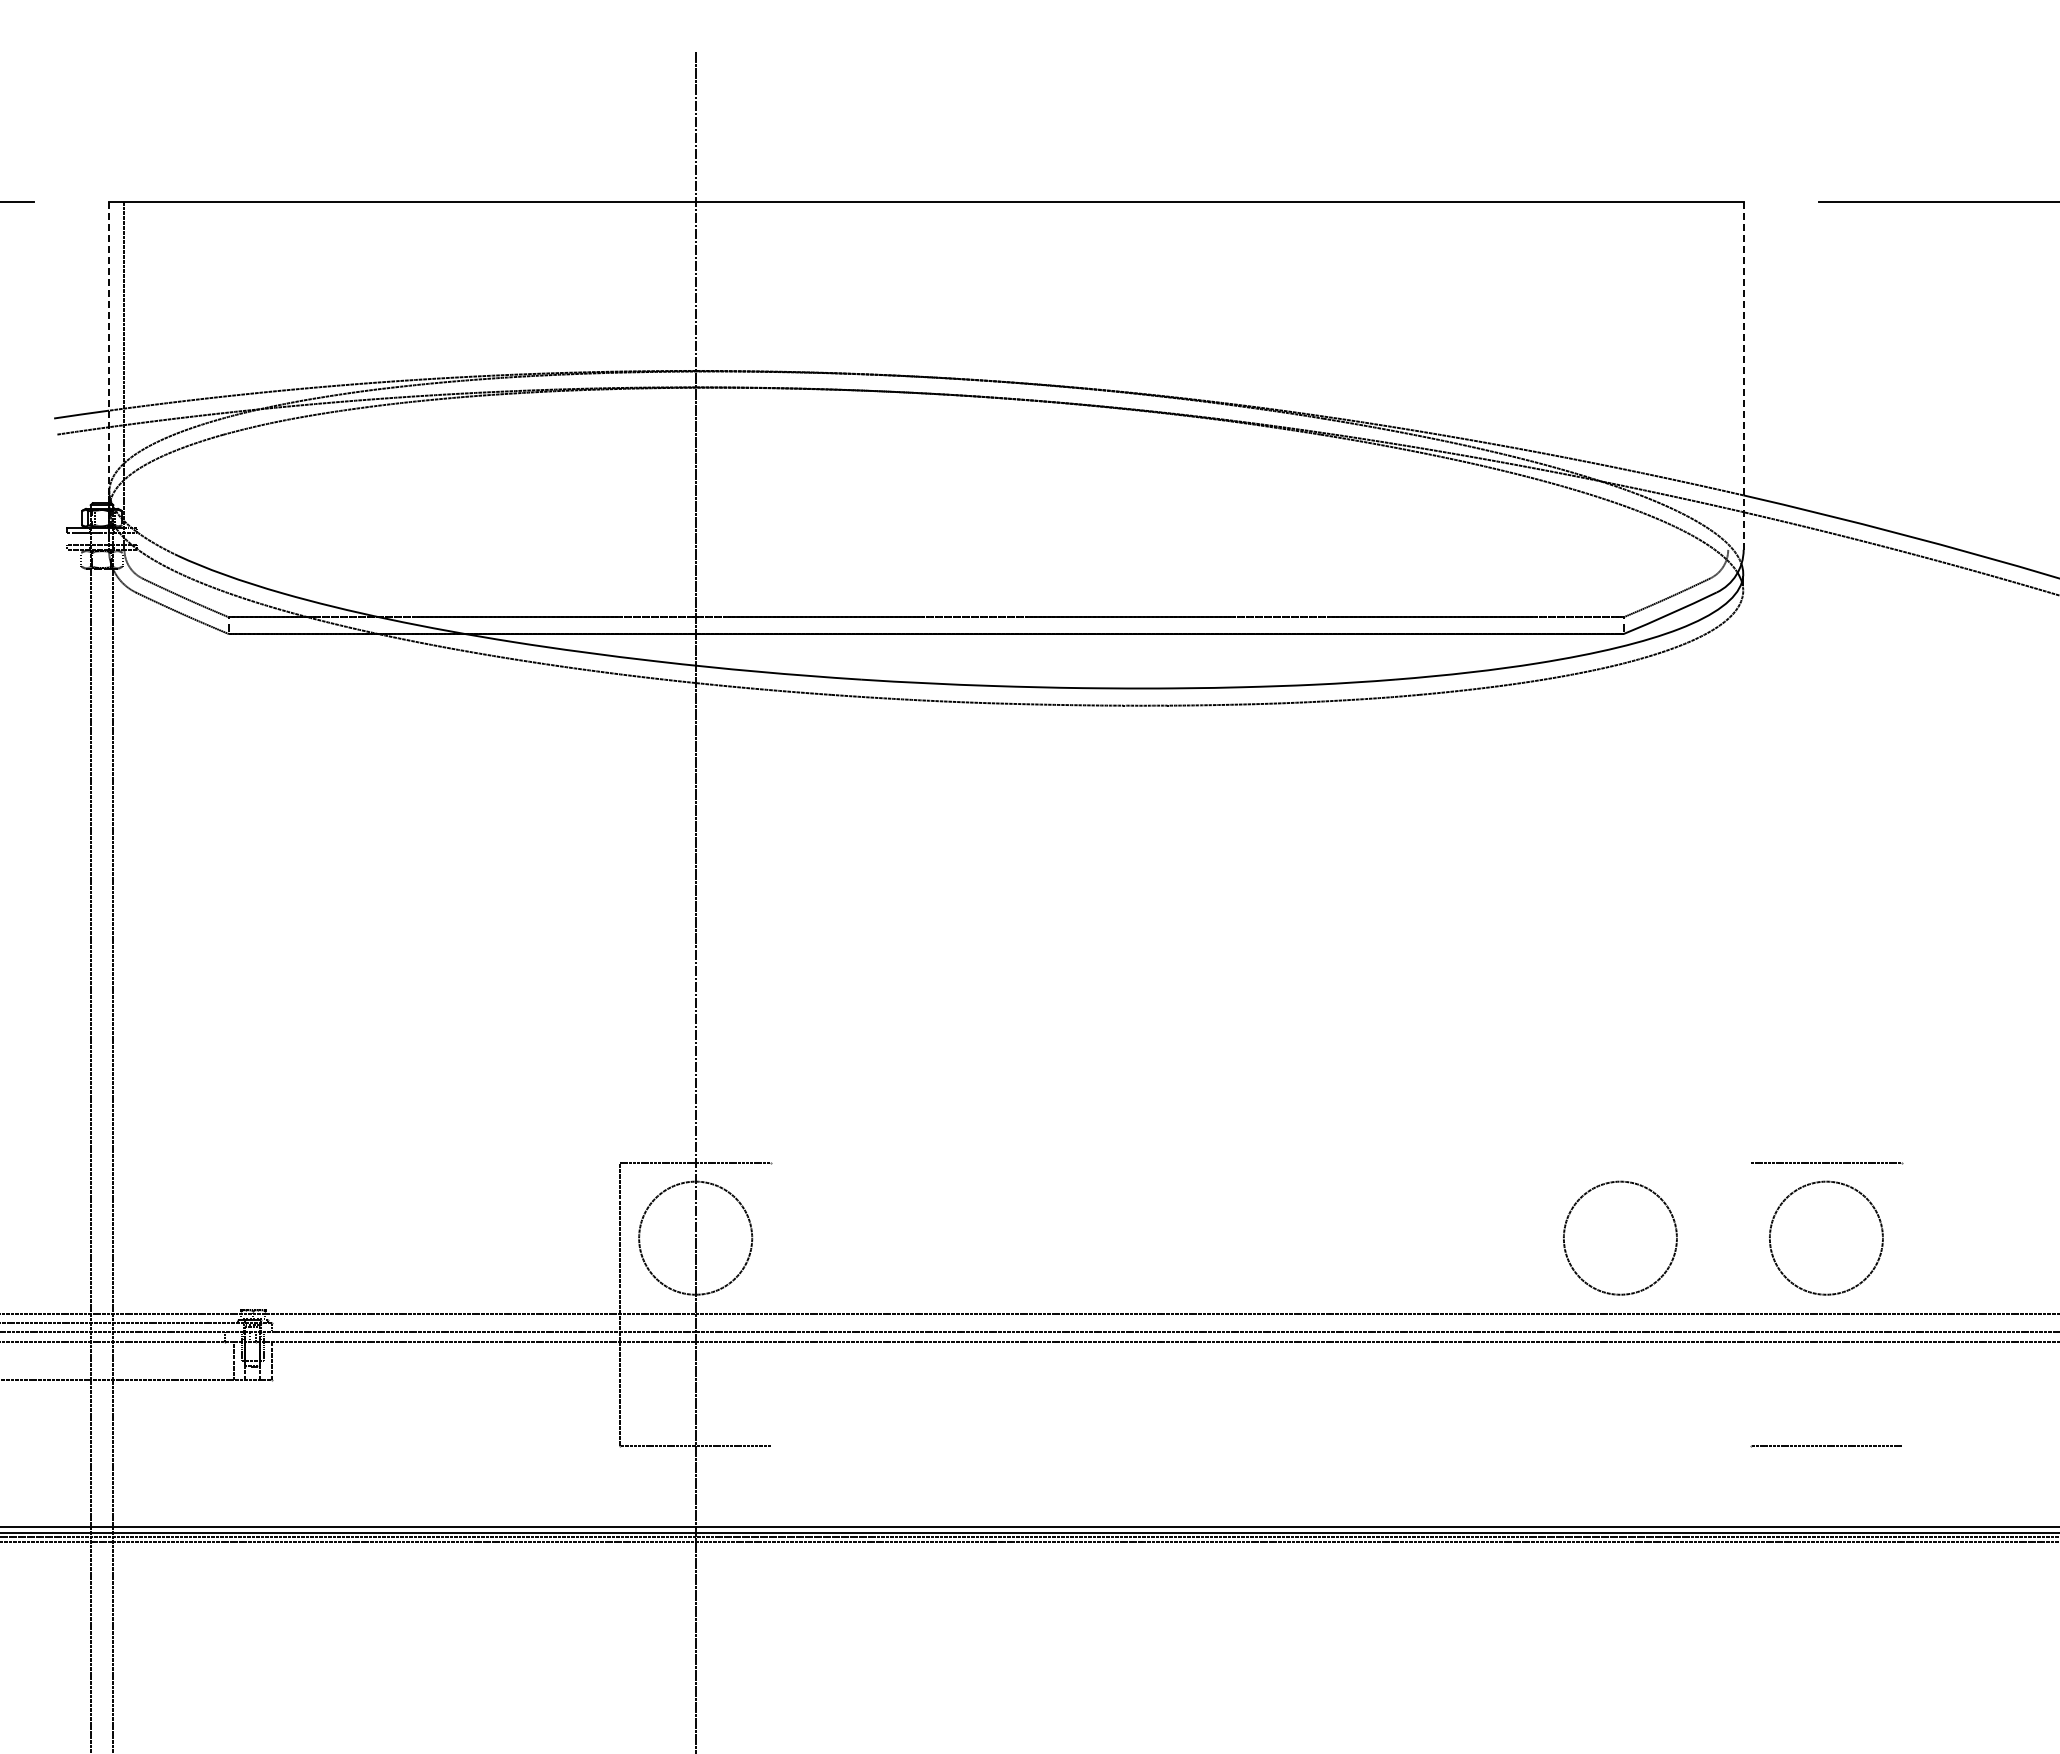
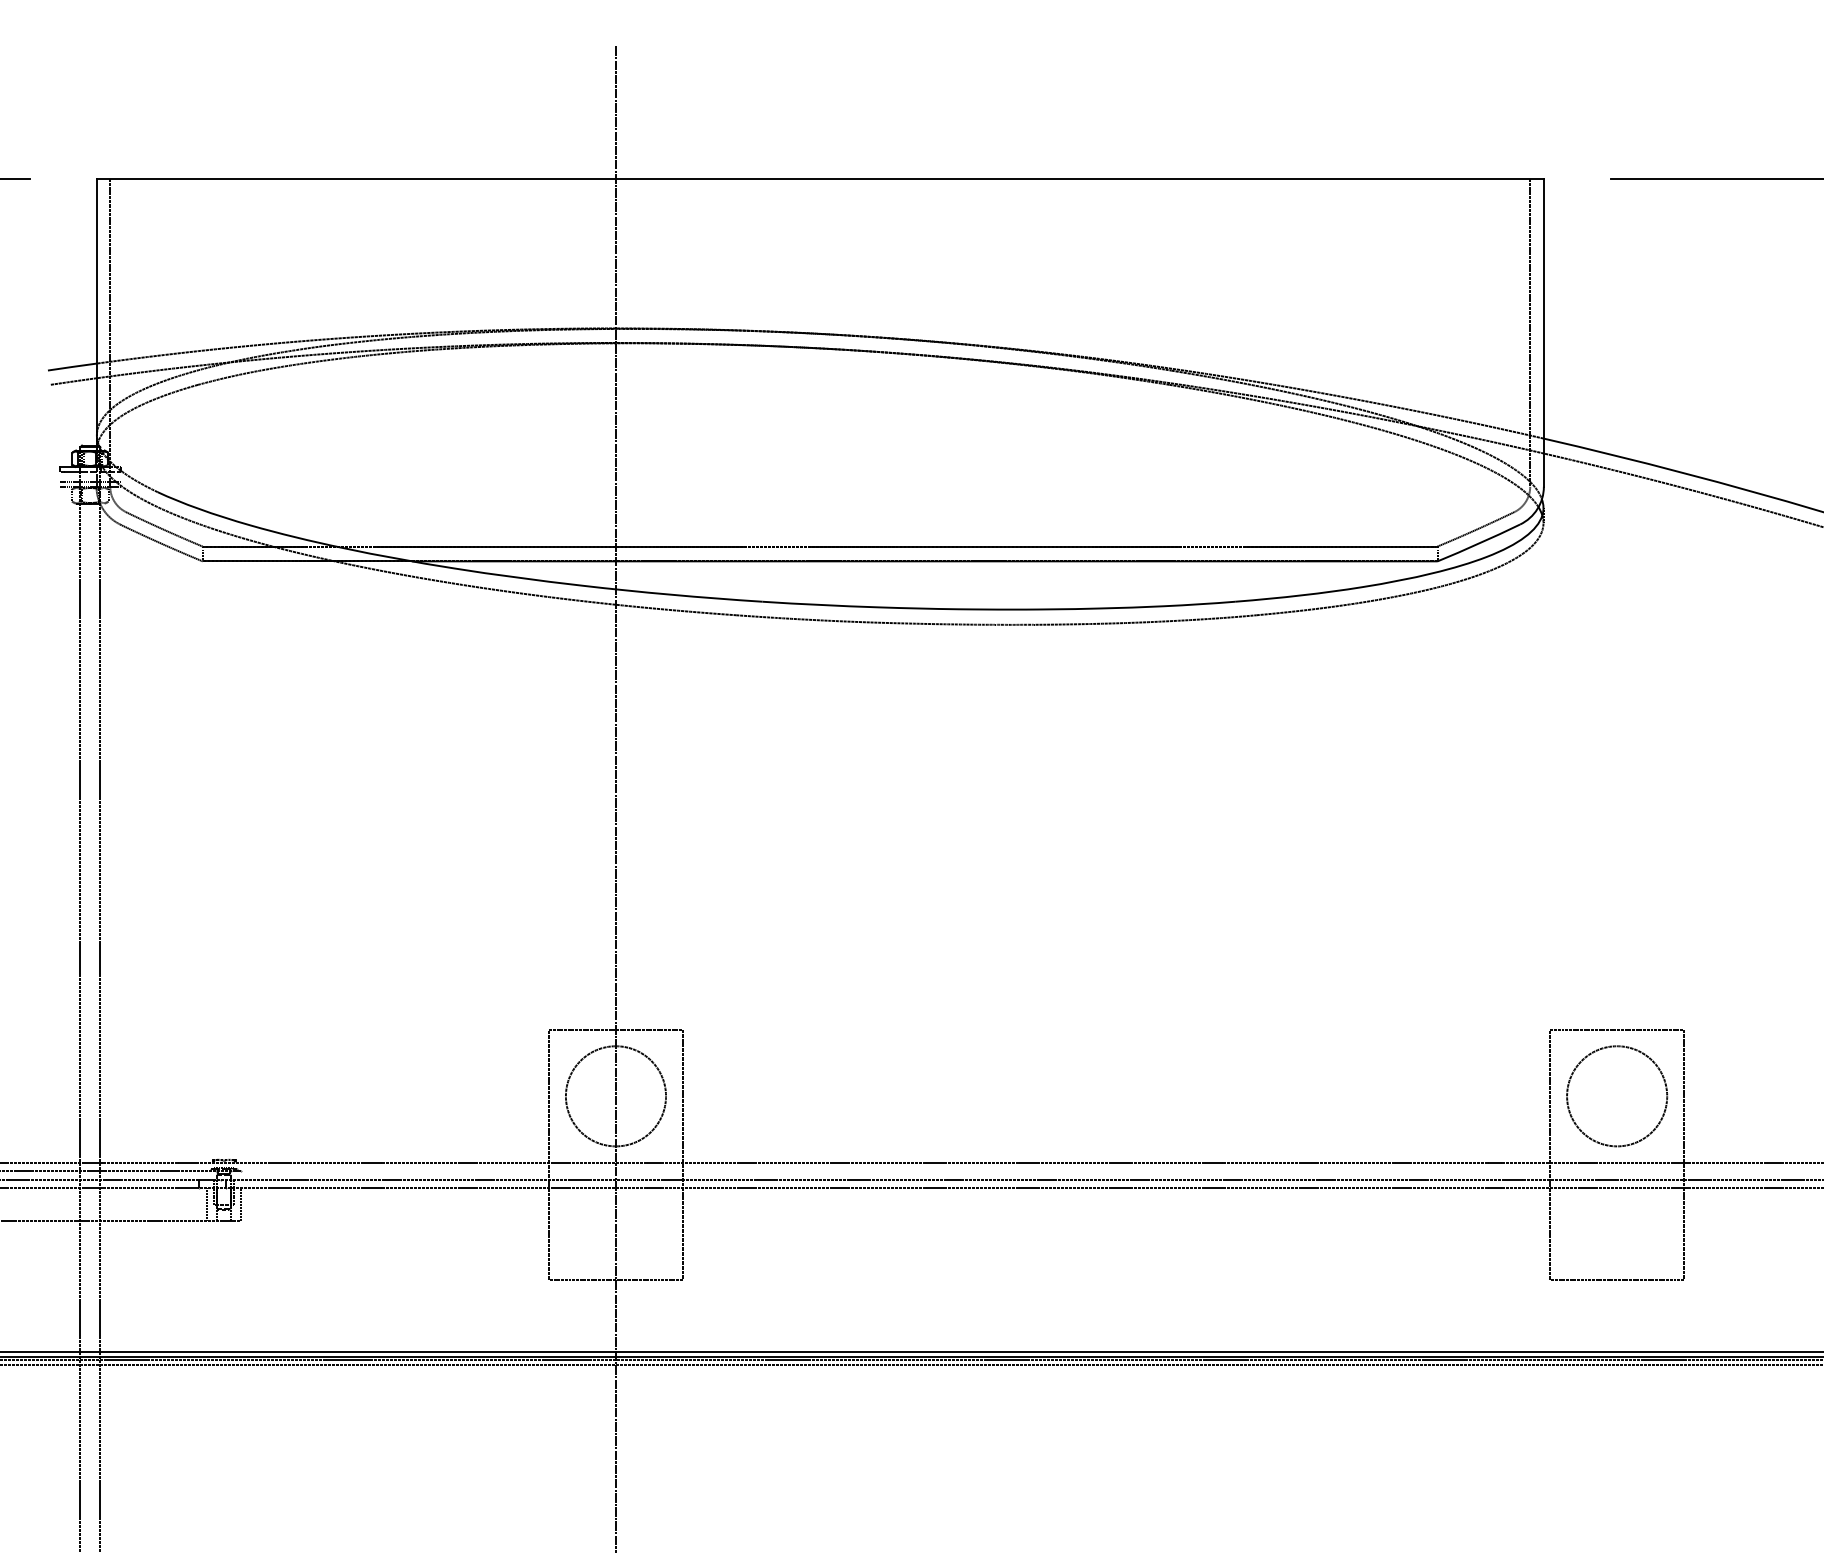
line: (109, 347) -> (96, 307), dashed -> solid
line: (1728, 375) -> (1530, 332), added
line: (1743, 376) -> (1543, 333), dashed -> solid
circle: (1620, 1237) -> (1434, 1095), removed
line: (771, 1303) -> (683, 1154), added
line: (1751, 1303) -> (1550, 1154), added
line: (1901, 1303) -> (1683, 1154), added

